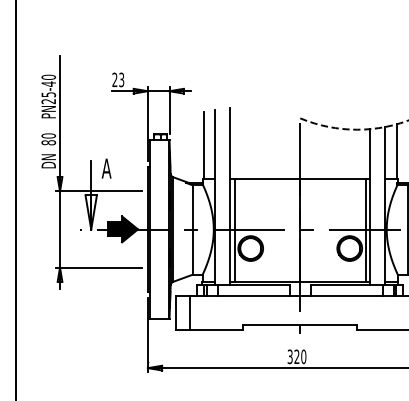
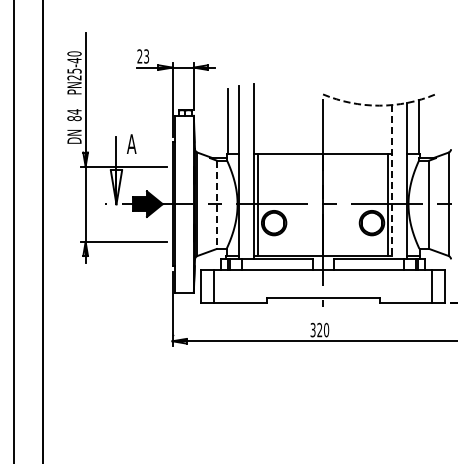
text: (48, 135) -> (74, 111), 80 -> 84
line: (370, 207) -> (392, 182), solid -> dashed
line: (192, 230) -> (216, 205), solid -> dashed

